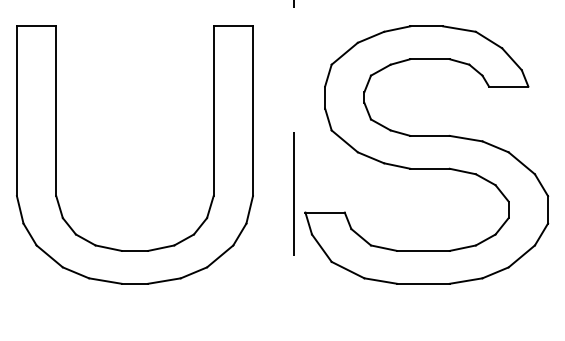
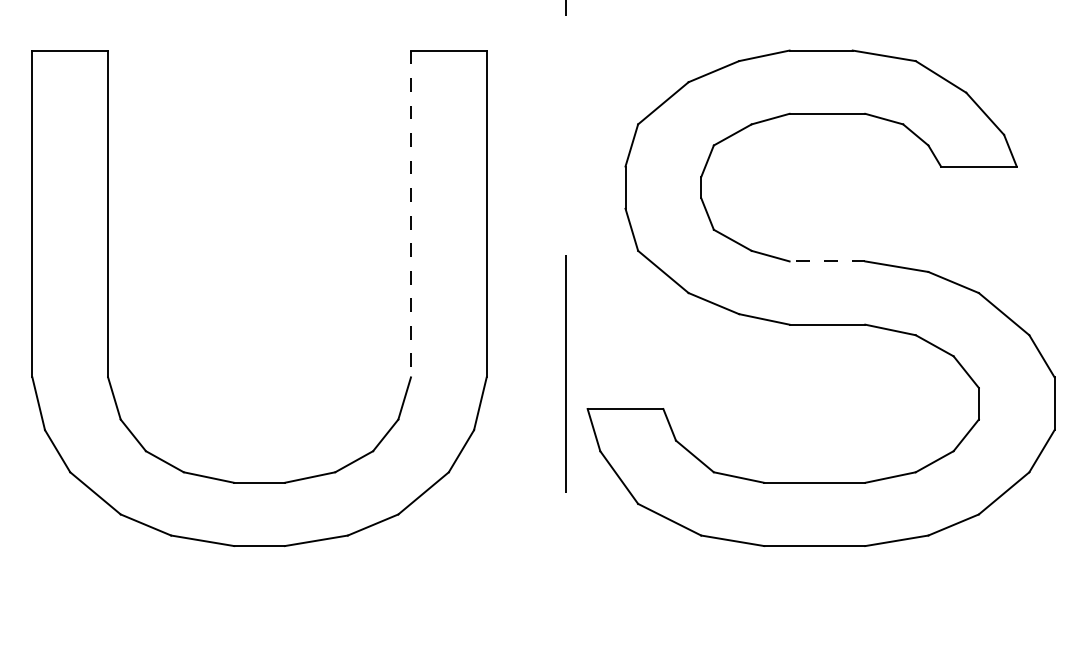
line: (213, 111) -> (410, 214), solid -> dashed
line: (430, 135) -> (828, 260), solid -> dashed

